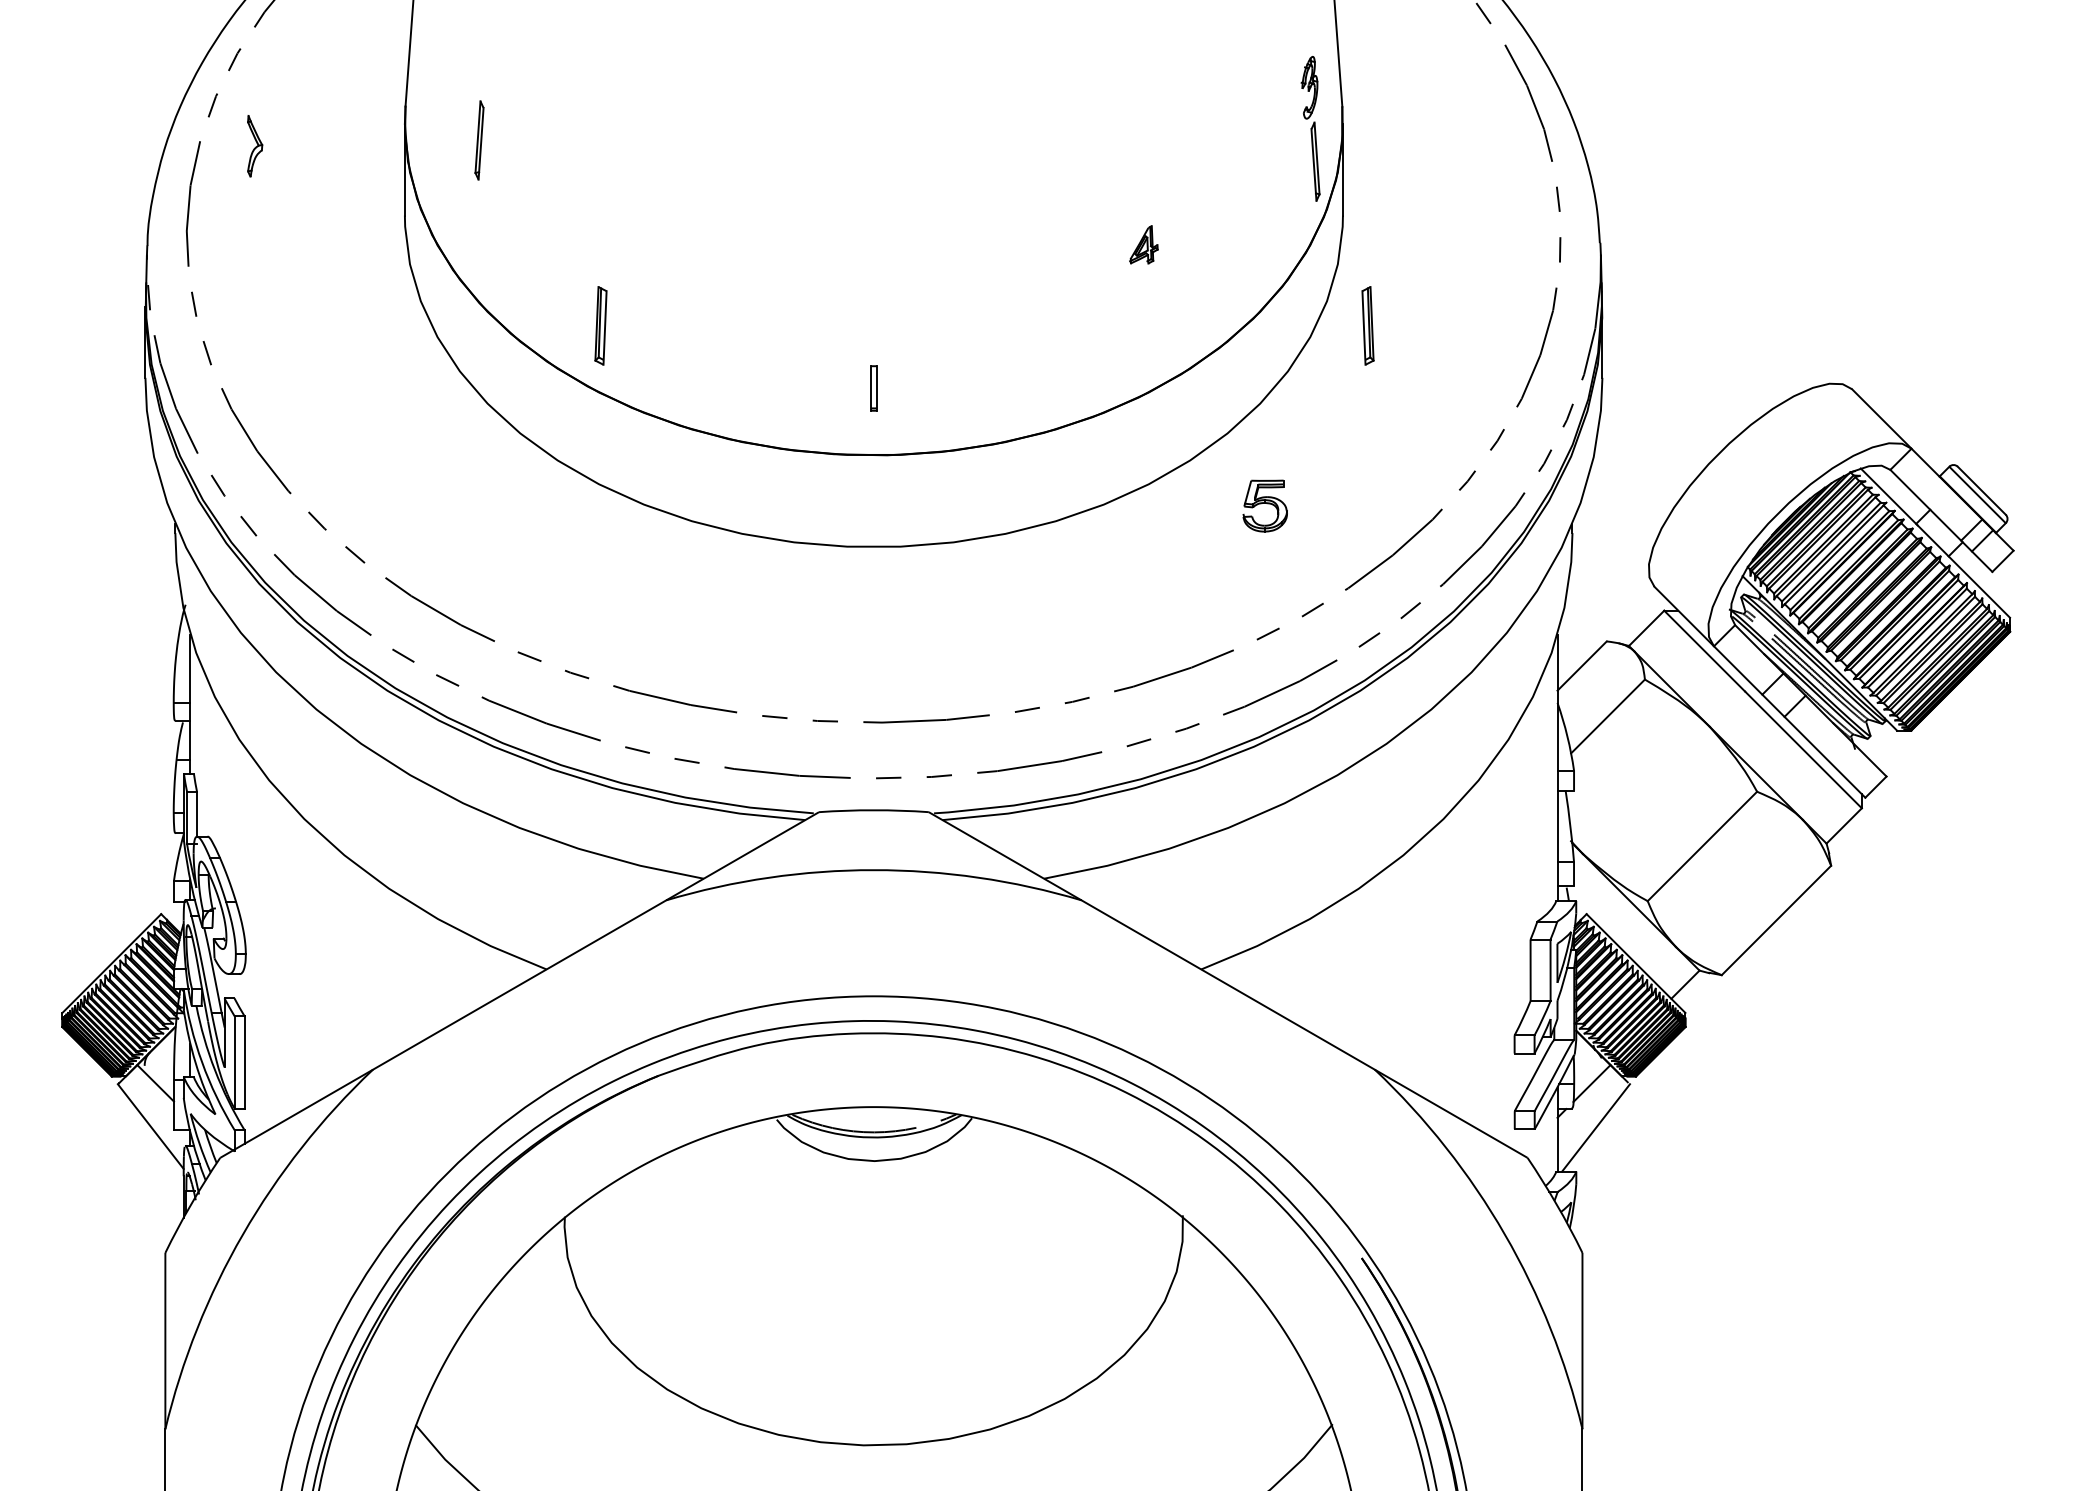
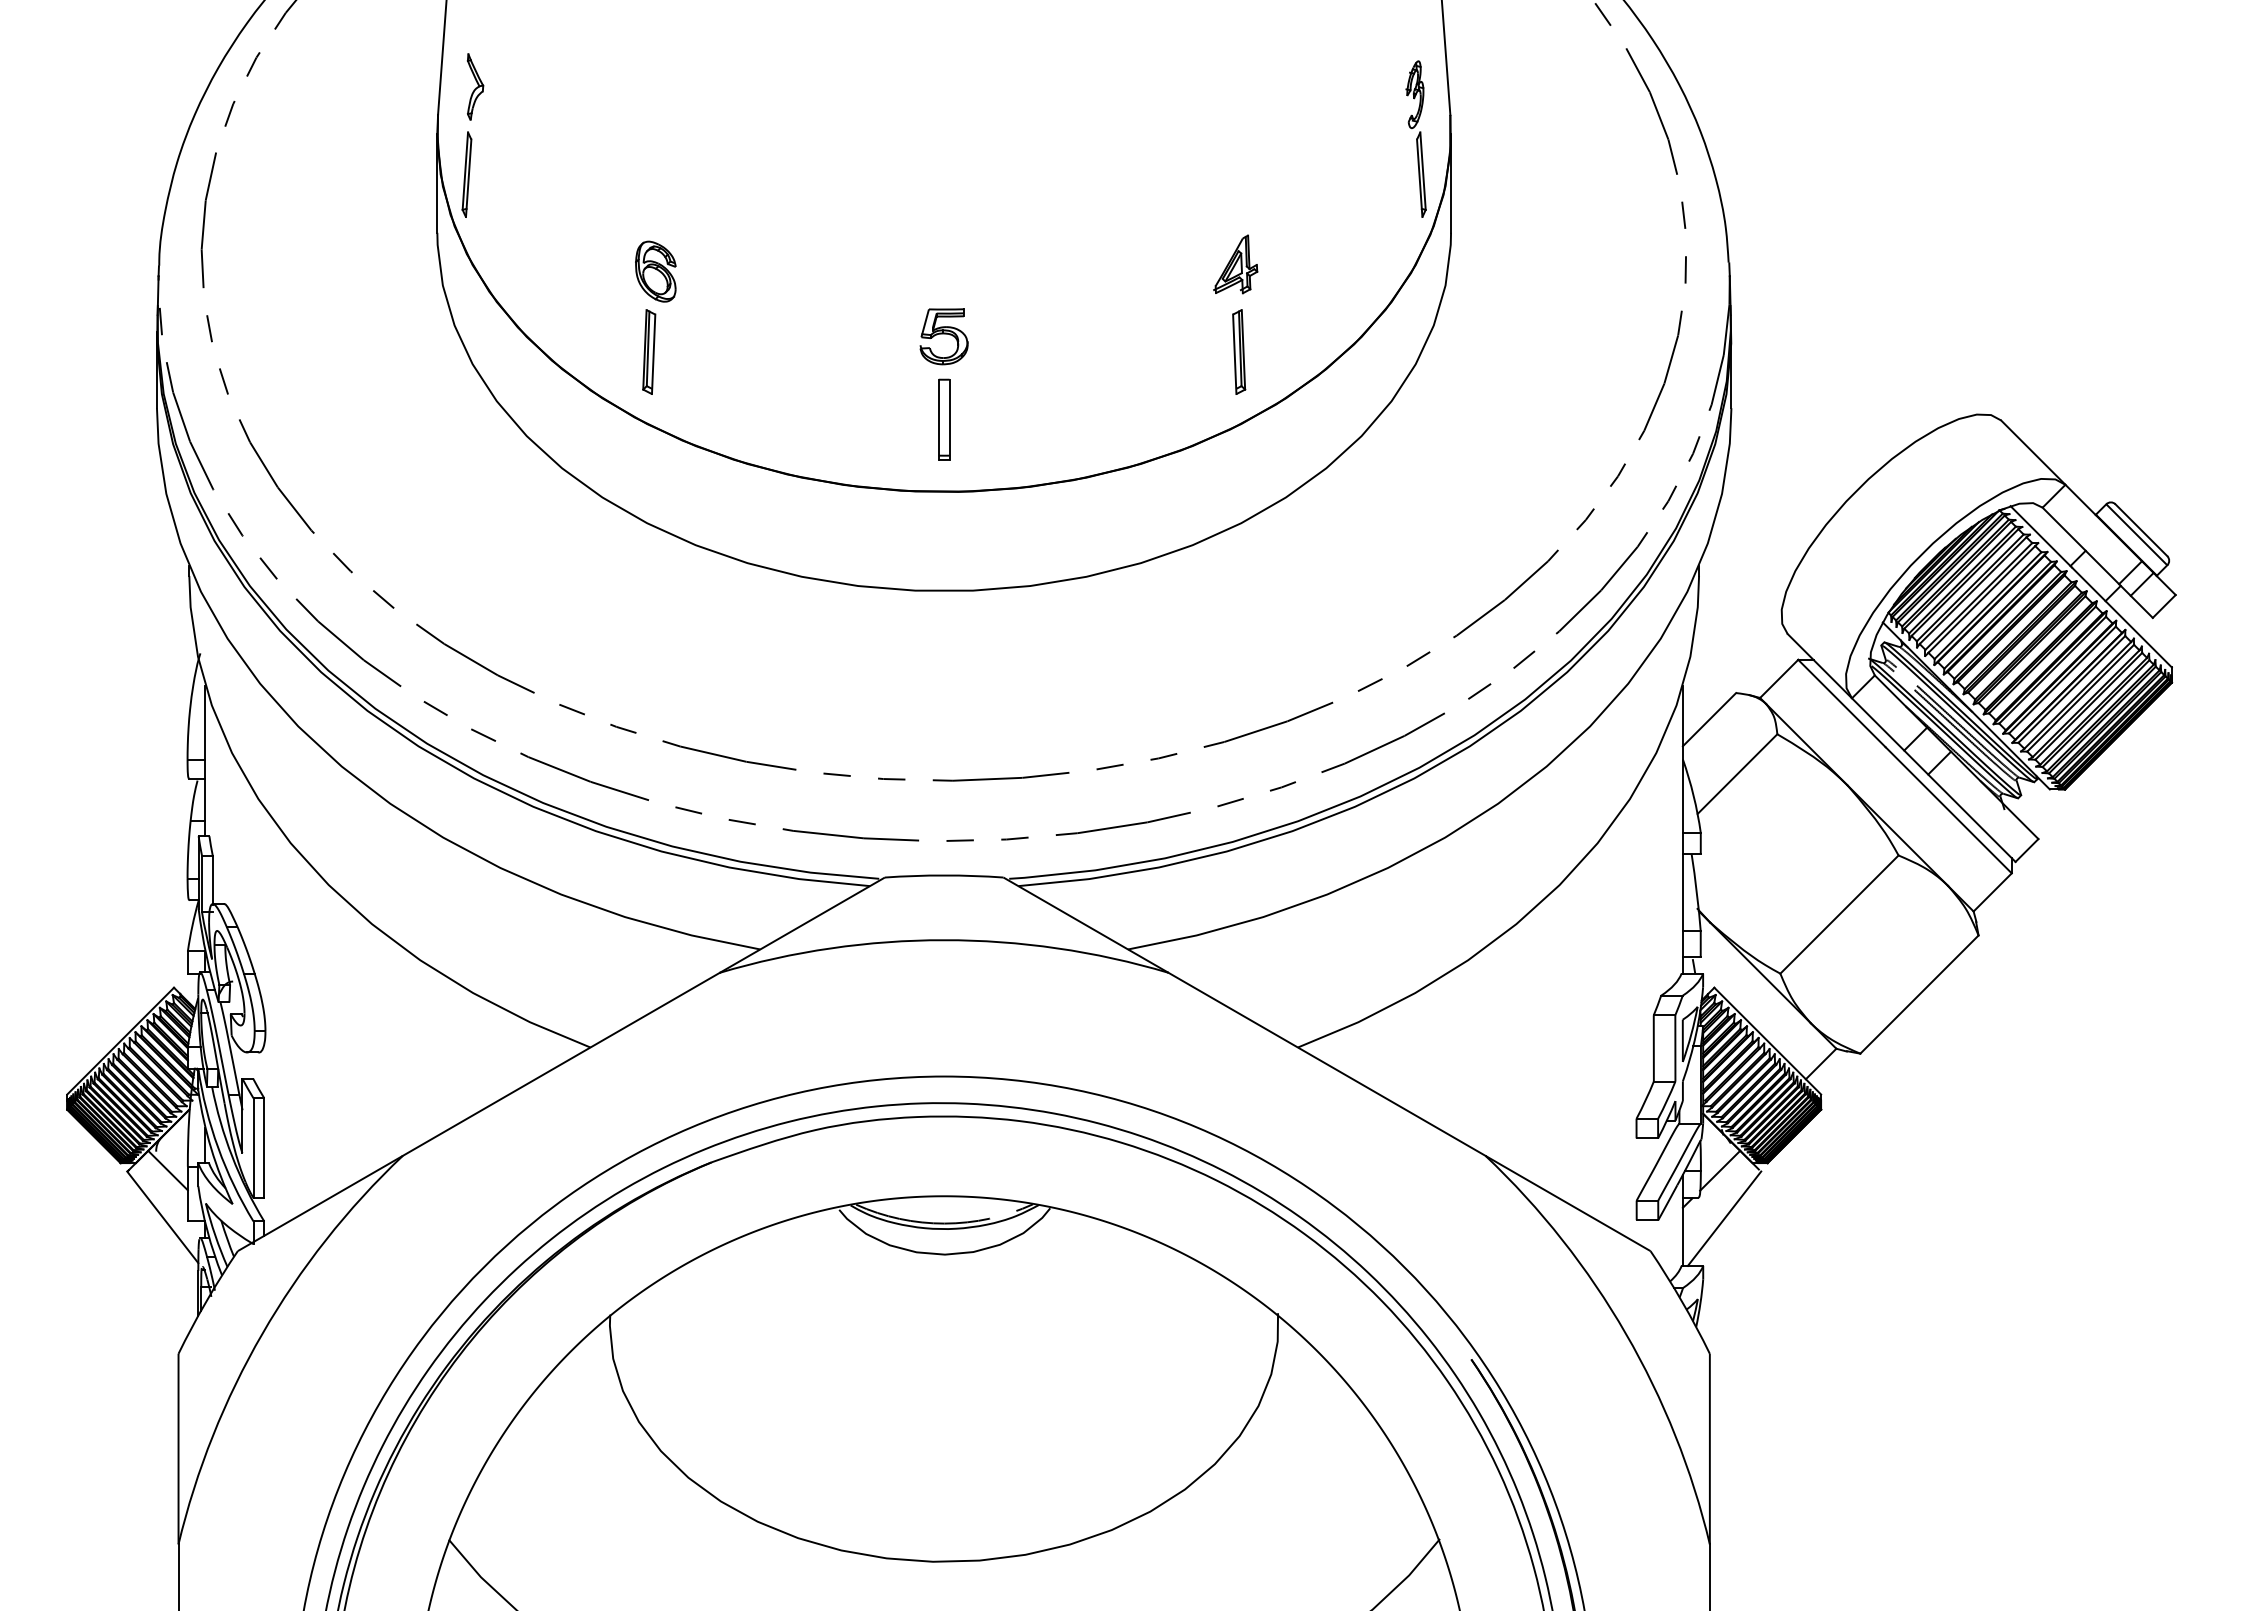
part: (479, 140) -> (466, 174), moved
part: (255, 145) -> (475, 86), moved
part: (1143, 244) -> (1235, 264), size x1.43
part: (606, 251) -> (655, 271), added
part: (1368, 325) -> (1239, 351), moved
part: (874, 388) -> (944, 419), size x1.67
part: (1264, 505) -> (943, 336), moved

